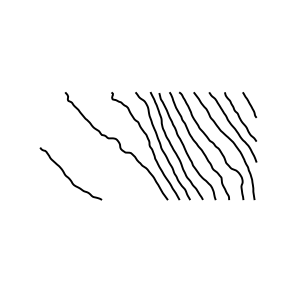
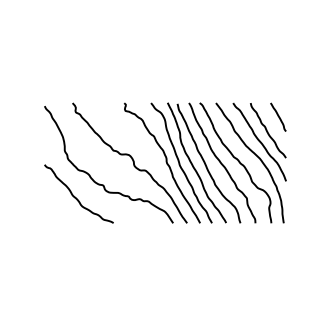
curve: (92, 165) -> (103, 184), added

